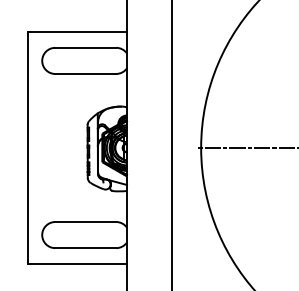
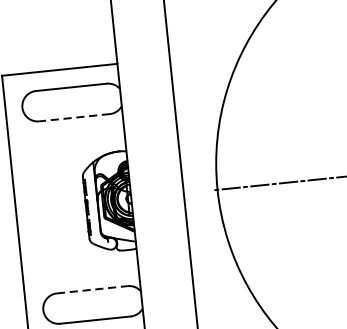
line: (85, 73) -> (74, 117), solid -> dashed
line: (86, 222) -> (93, 290), solid -> dashed

